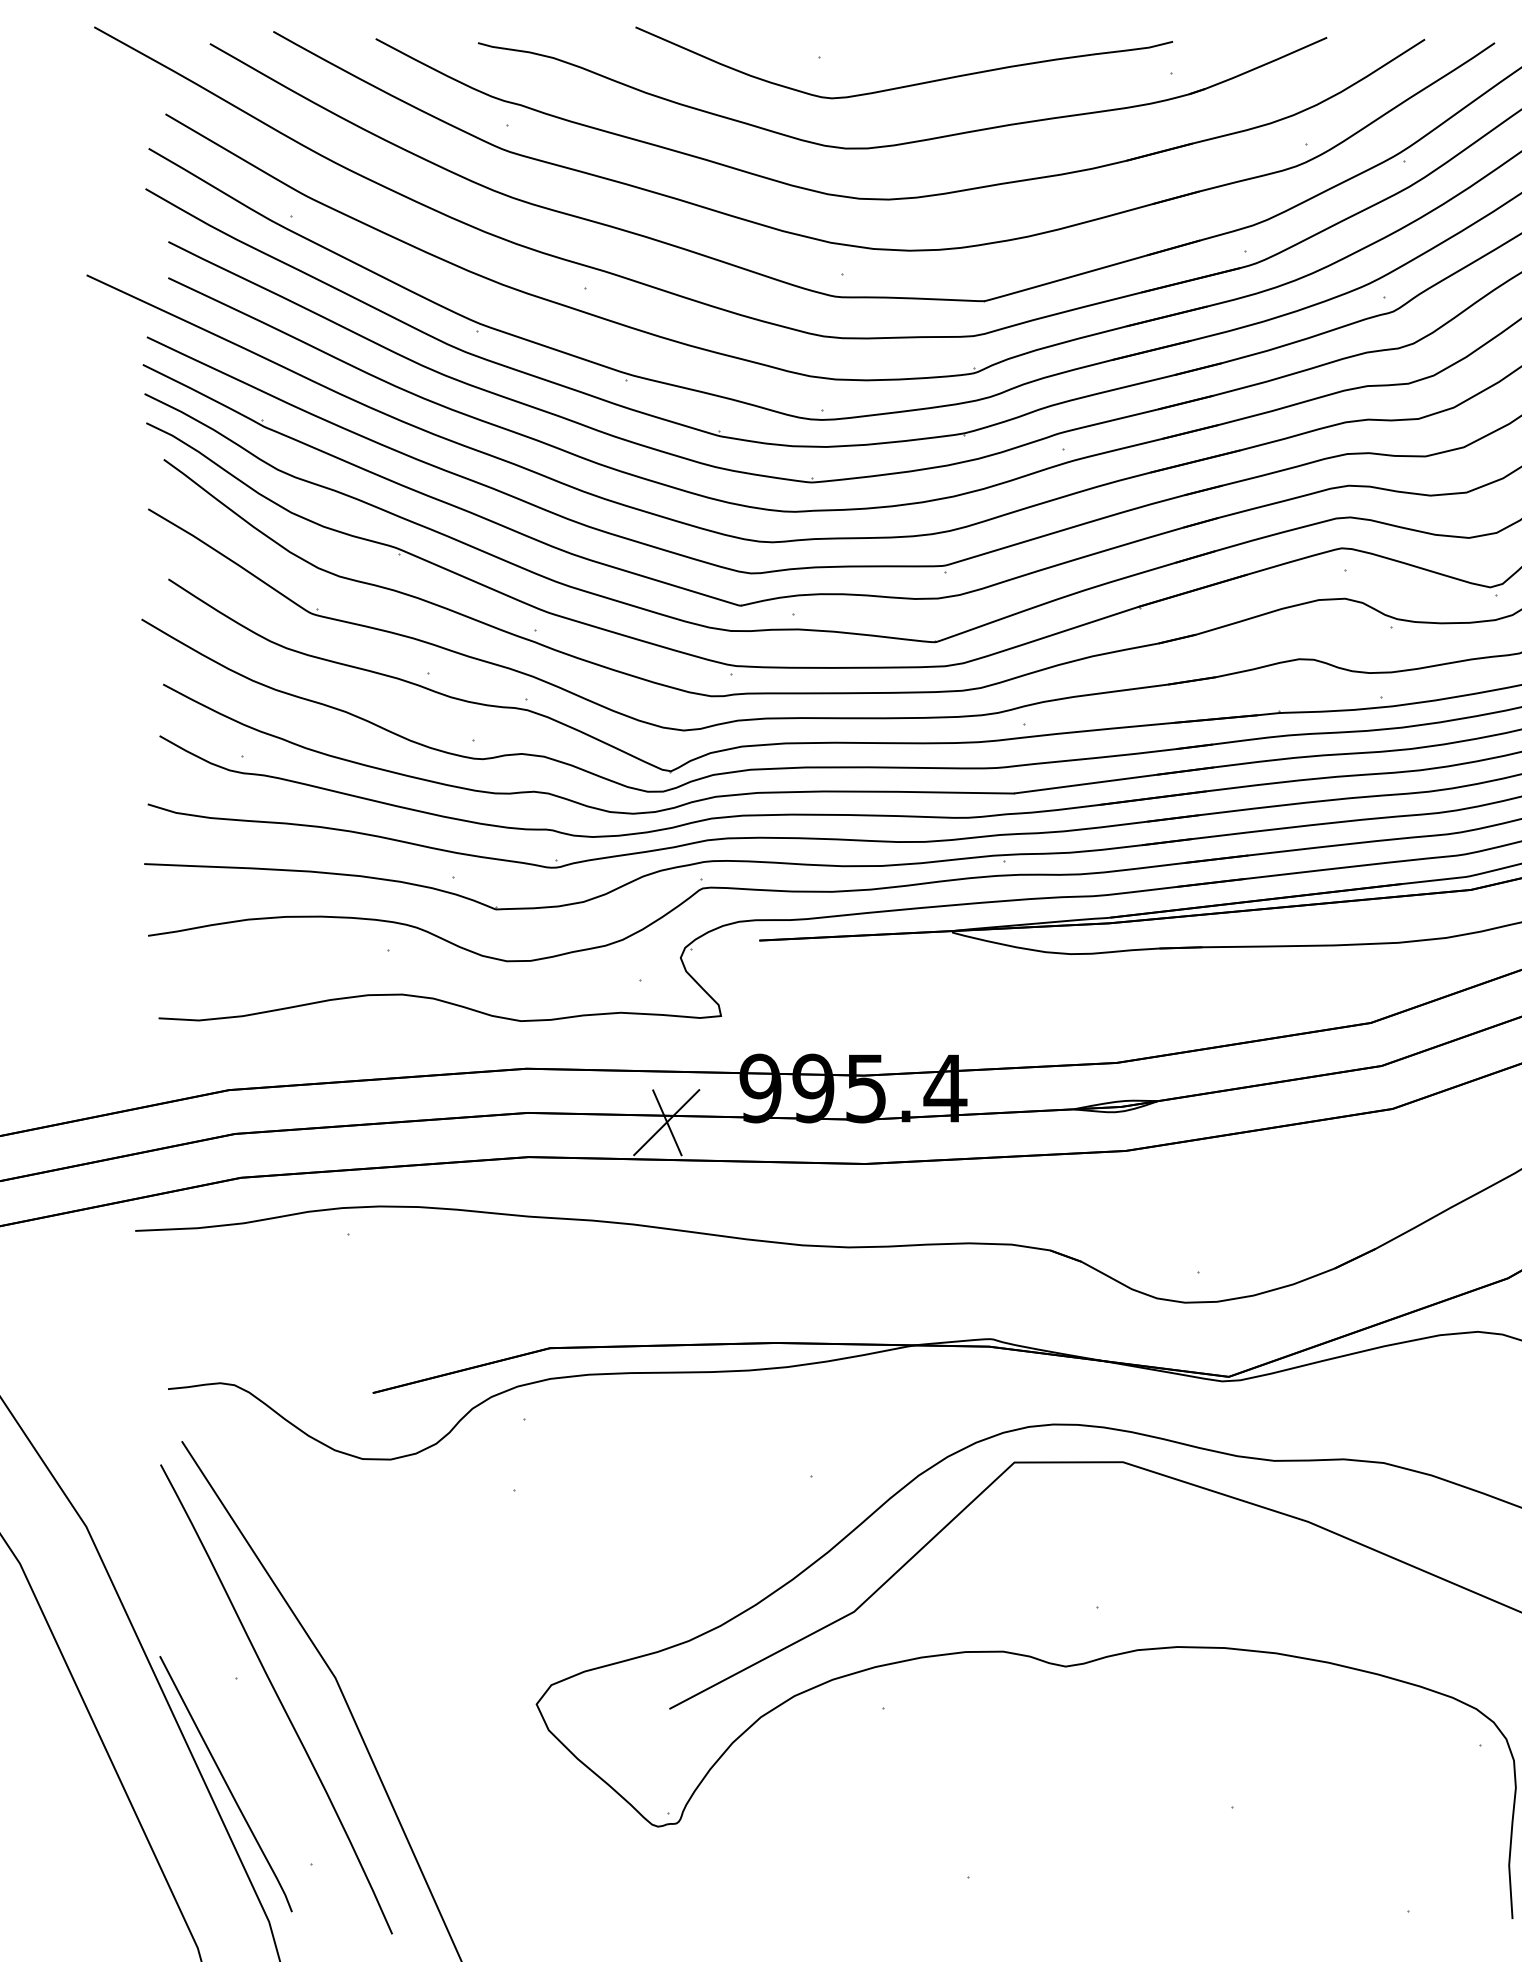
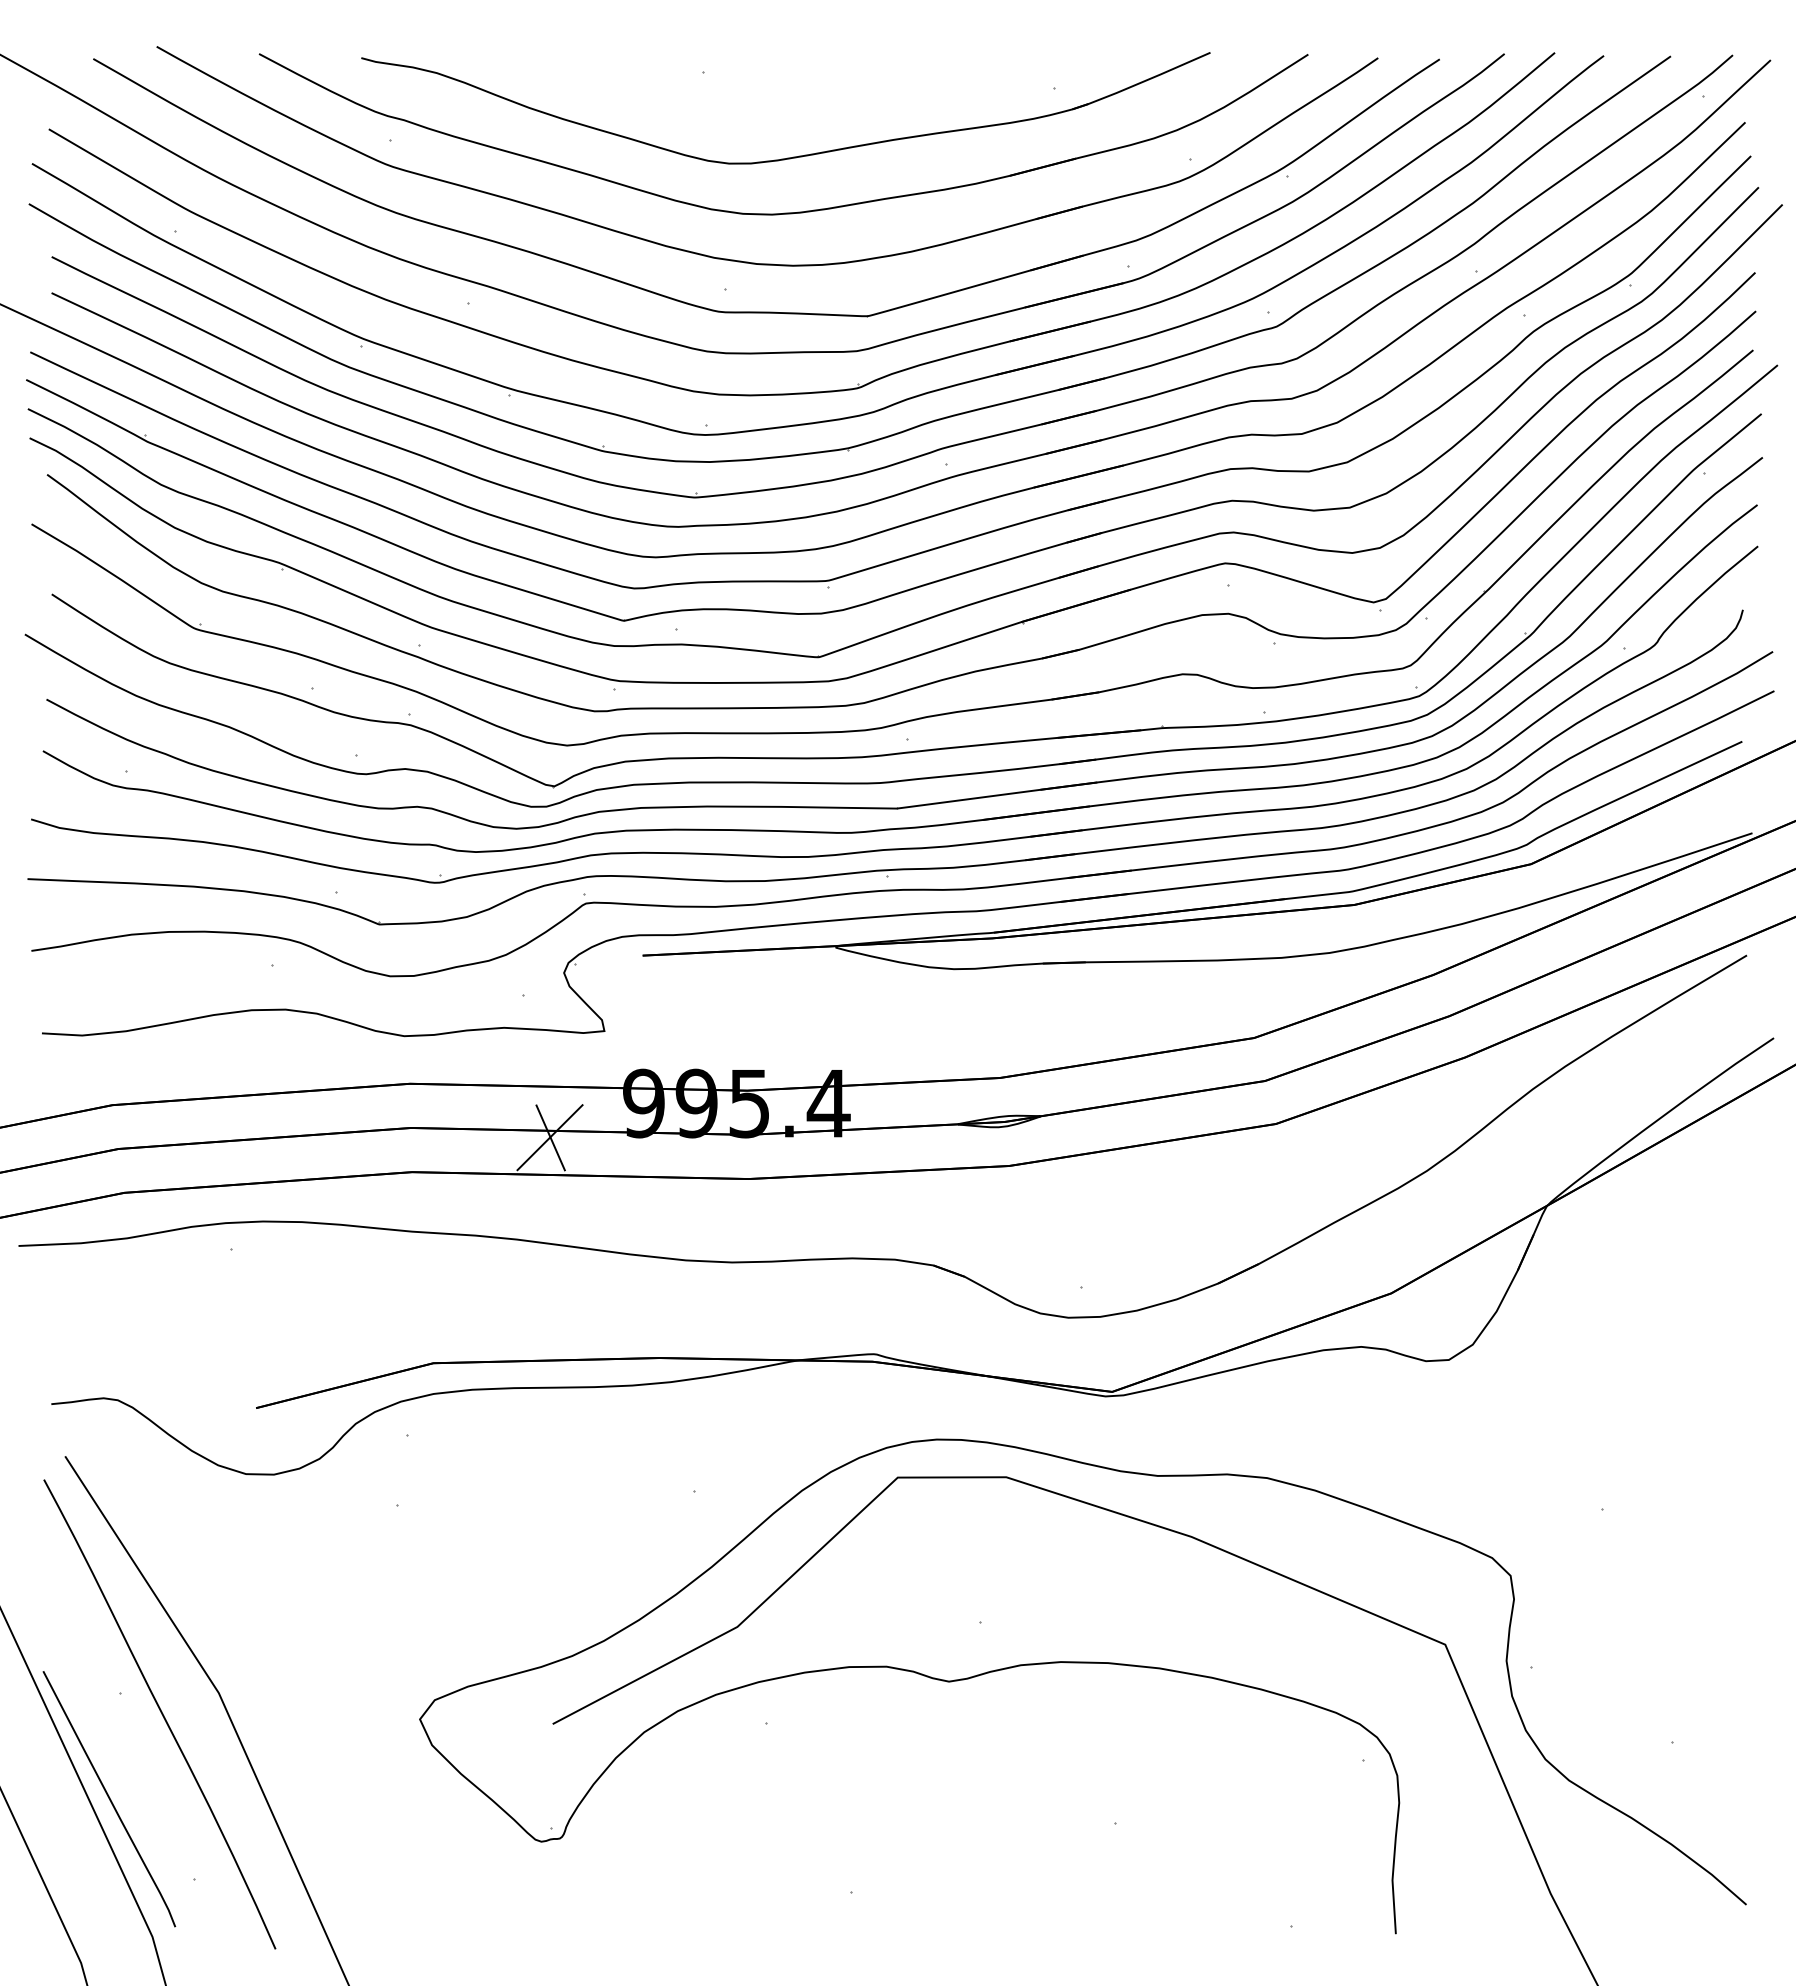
curve: (910, 84) -> (793, 99), removed

